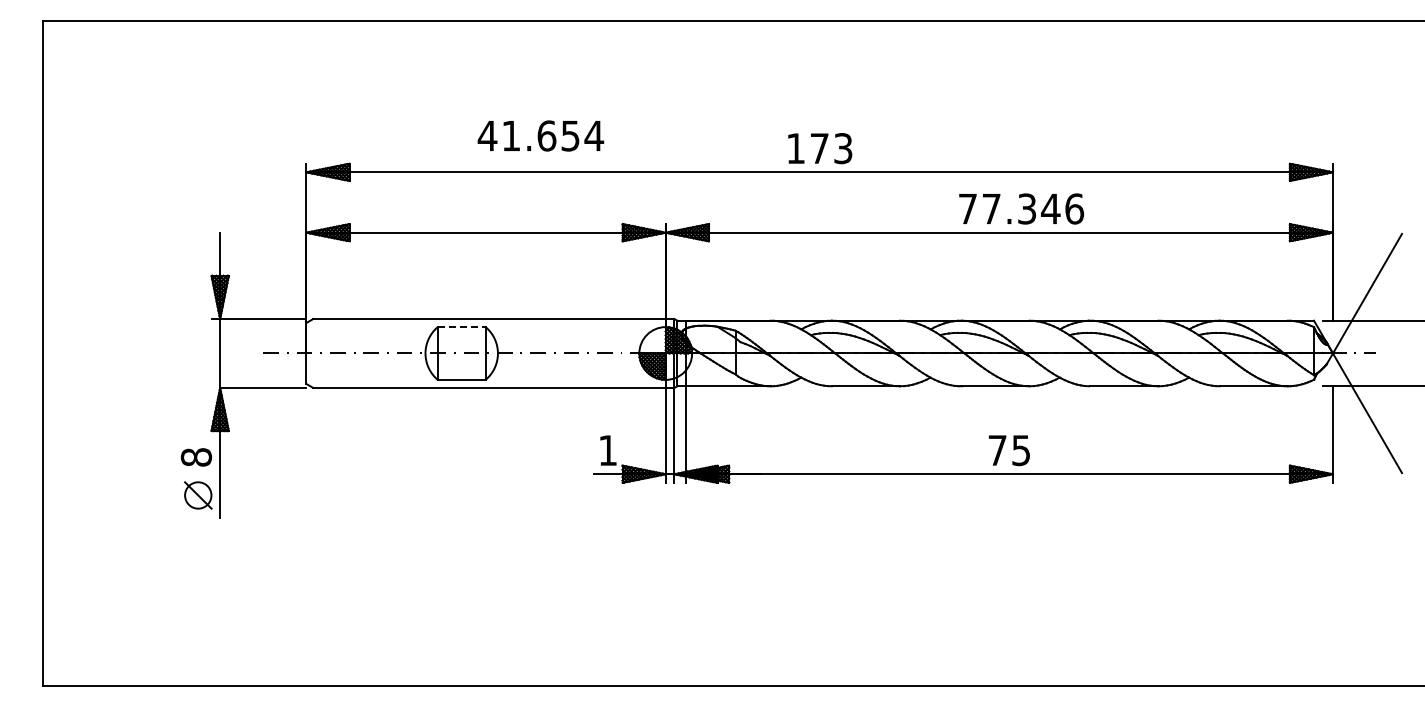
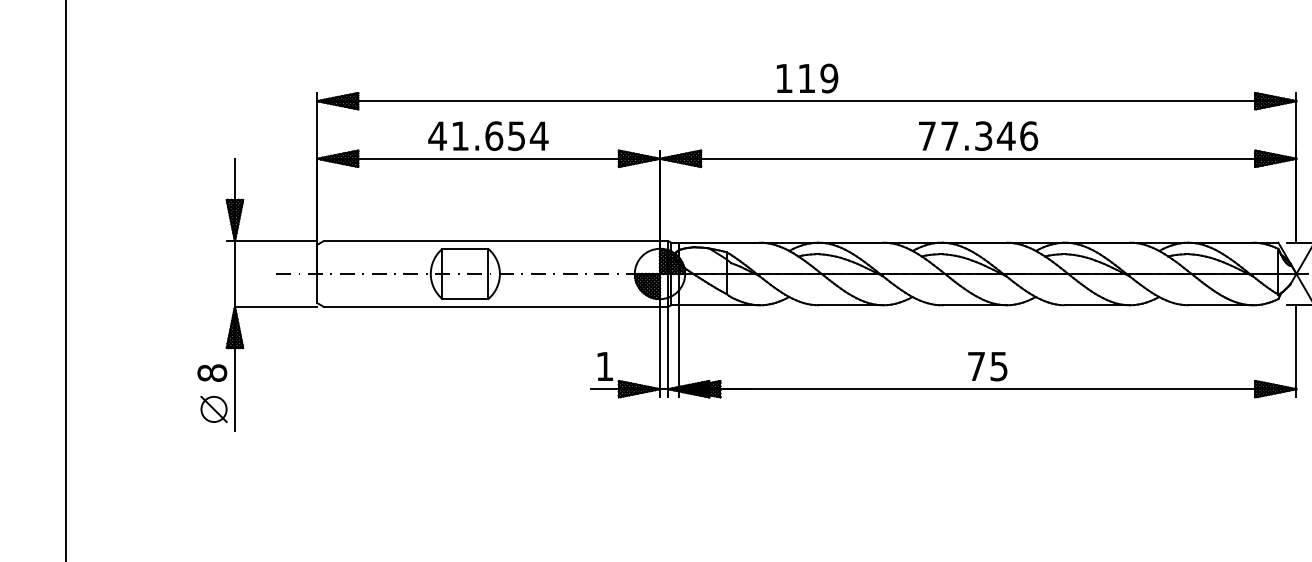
text: (540, 135) -> (488, 135), moved
text: (831, 148) -> (818, 78), 173 -> 119
text: (1021, 208) -> (978, 135), moved
line: (462, 327) -> (466, 249), dashed -> solid

